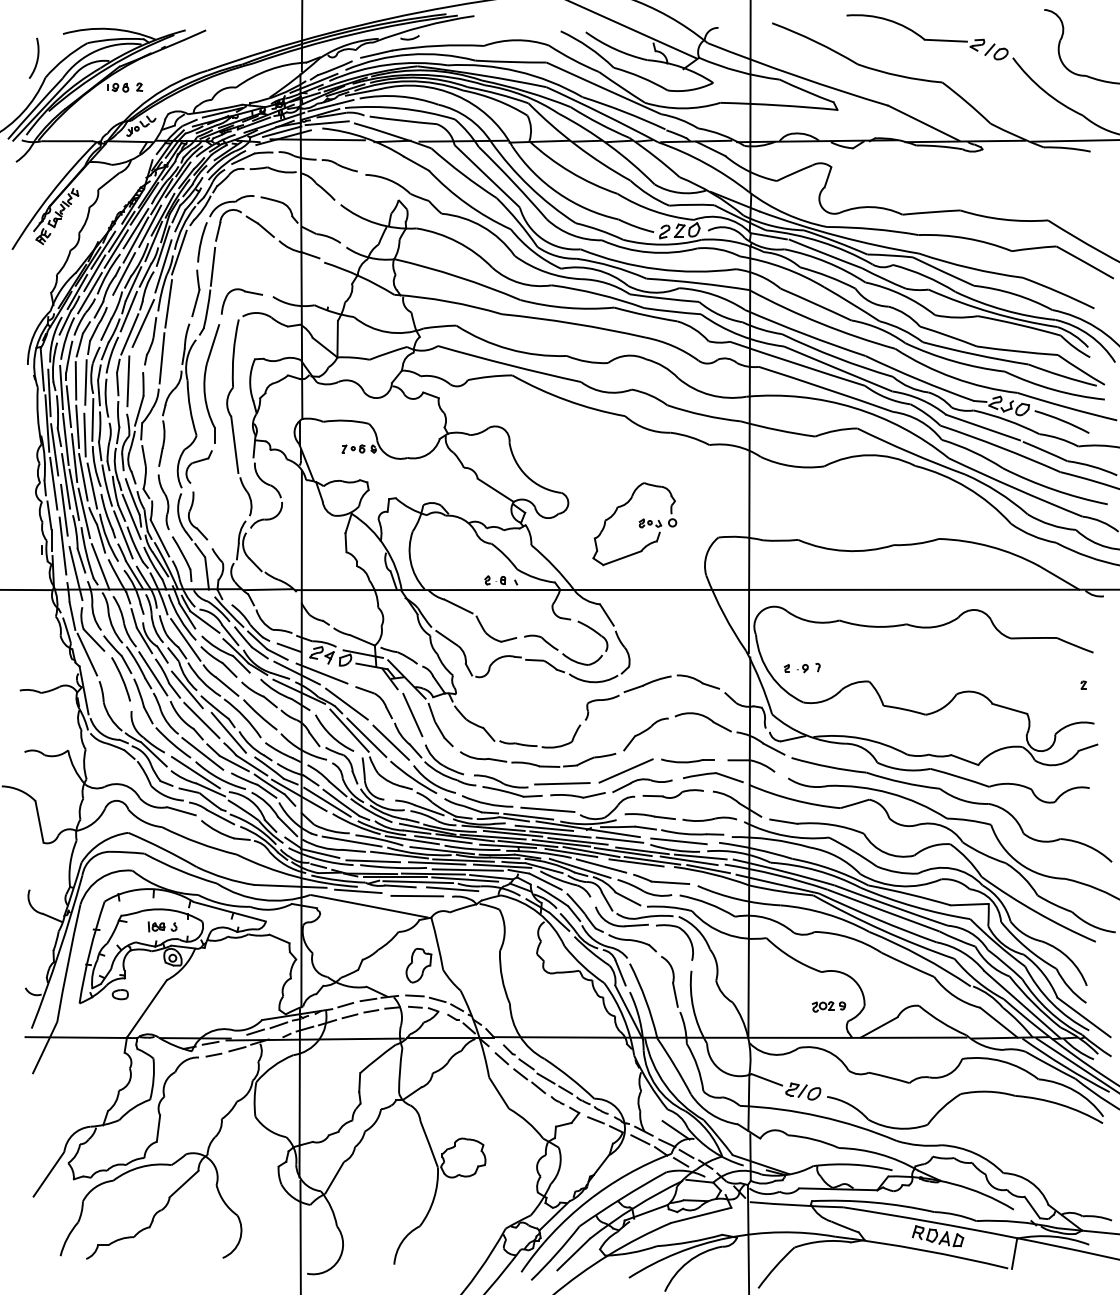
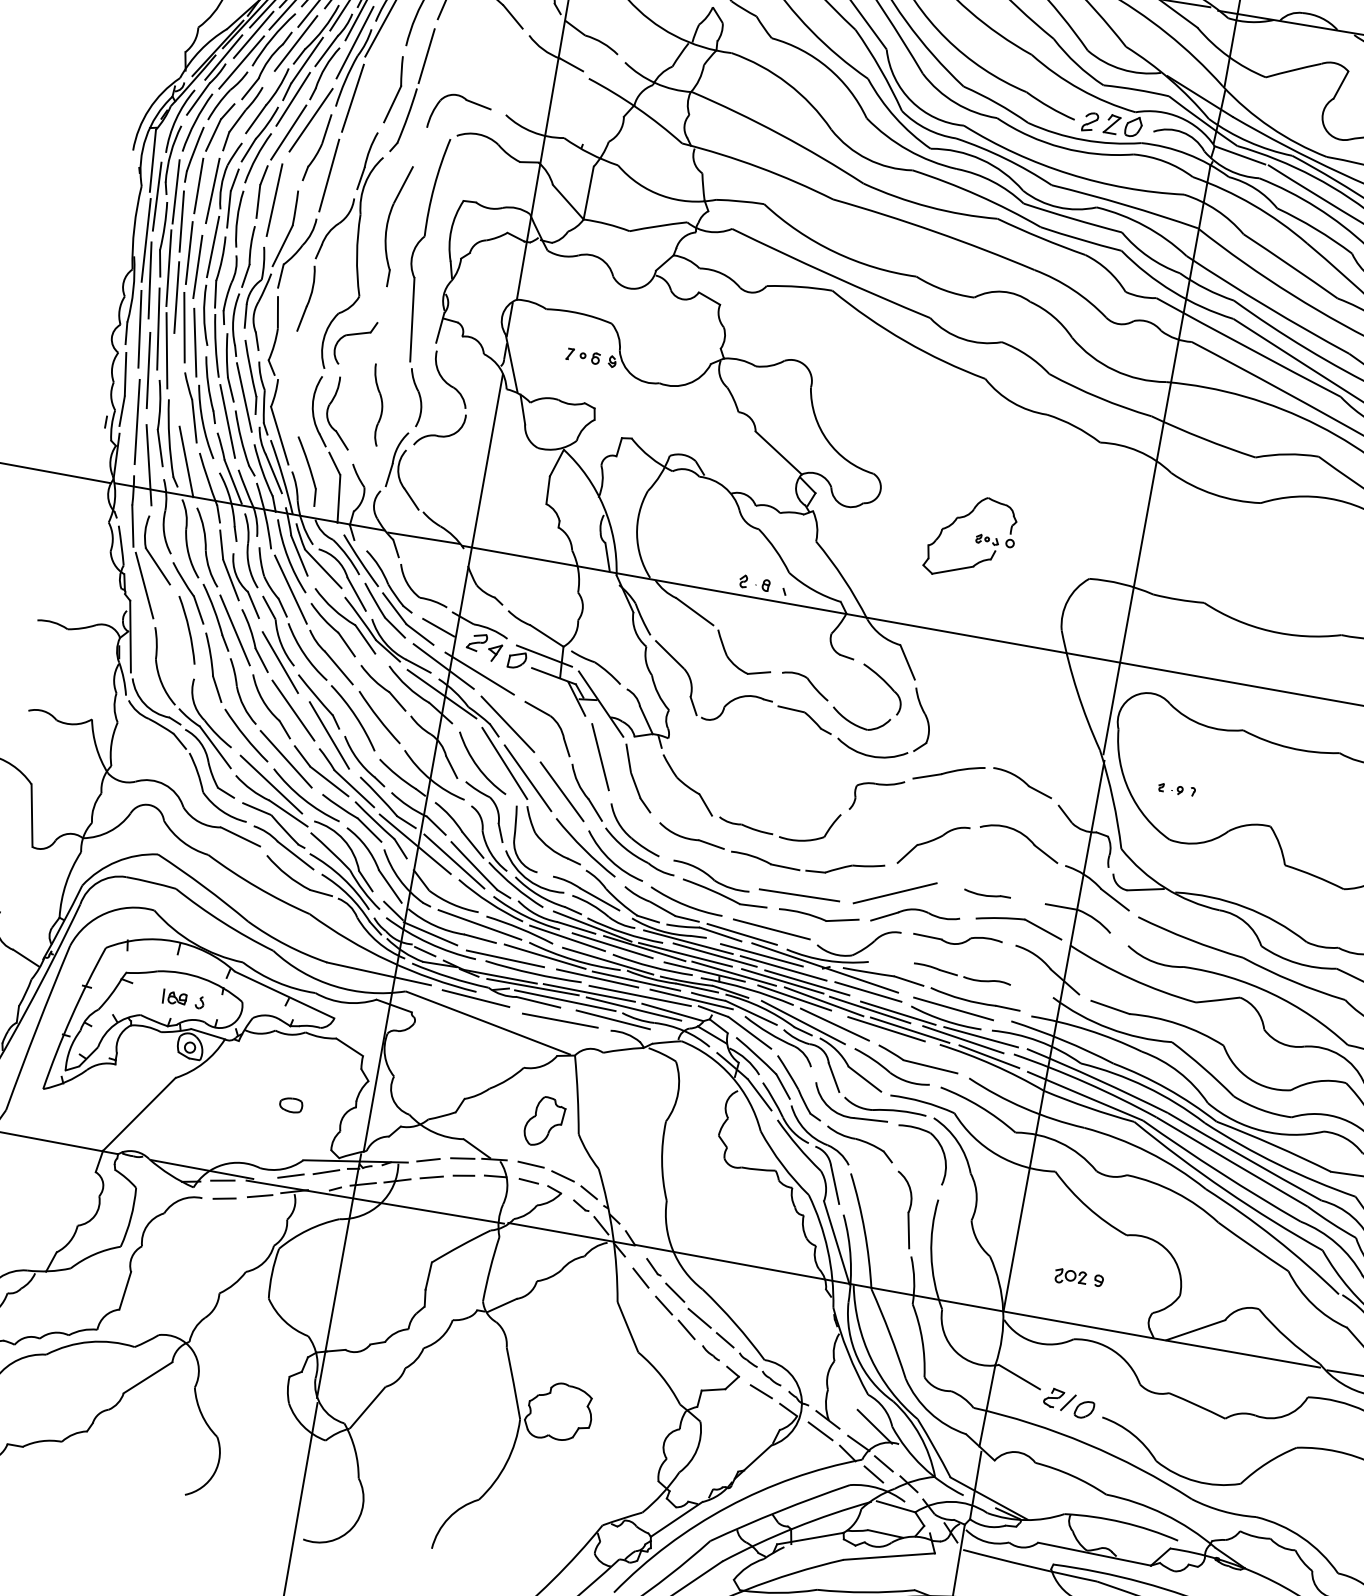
part: (211, 383) -> (394, 224), size x0.7
part: (163, 502) -> (375, 405), moved
line: (84, 512) -> (177, 378), removed
part: (634, 524) -> (970, 538), size x0.7
part: (801, 667) -> (1176, 788), size x0.7
part: (687, 760) -> (986, 893), size x0.6
part: (680, 817) -> (961, 974), size x0.6
part: (119, 994) -> (290, 1104), moved
part: (828, 1006) -> (1078, 1278), moved

